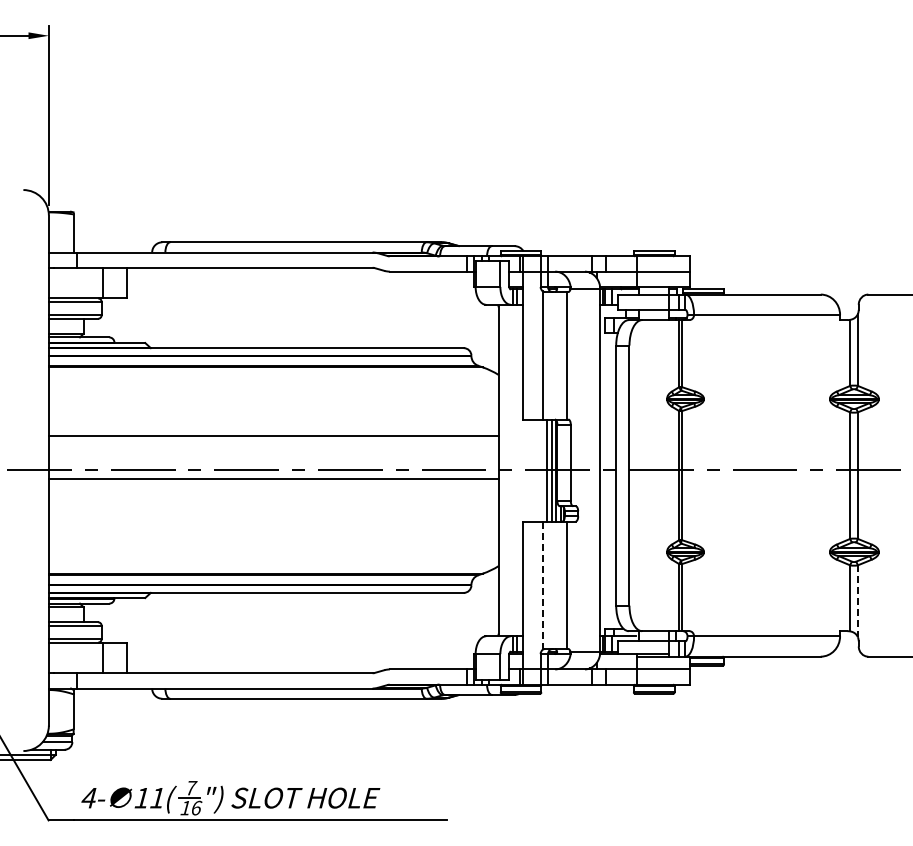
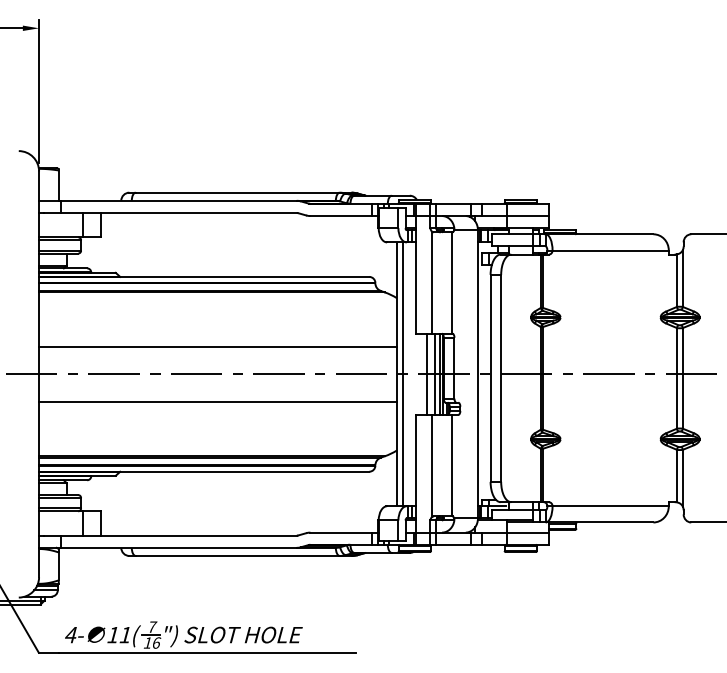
line: (505, 470) -> (402, 374), added
line: (536, 470) -> (427, 374), added
line: (273, 478) -> (217, 401), moved
line: (542, 586) -> (431, 466), dashed -> solid
line: (857, 601) -> (682, 478), dashed -> solid

